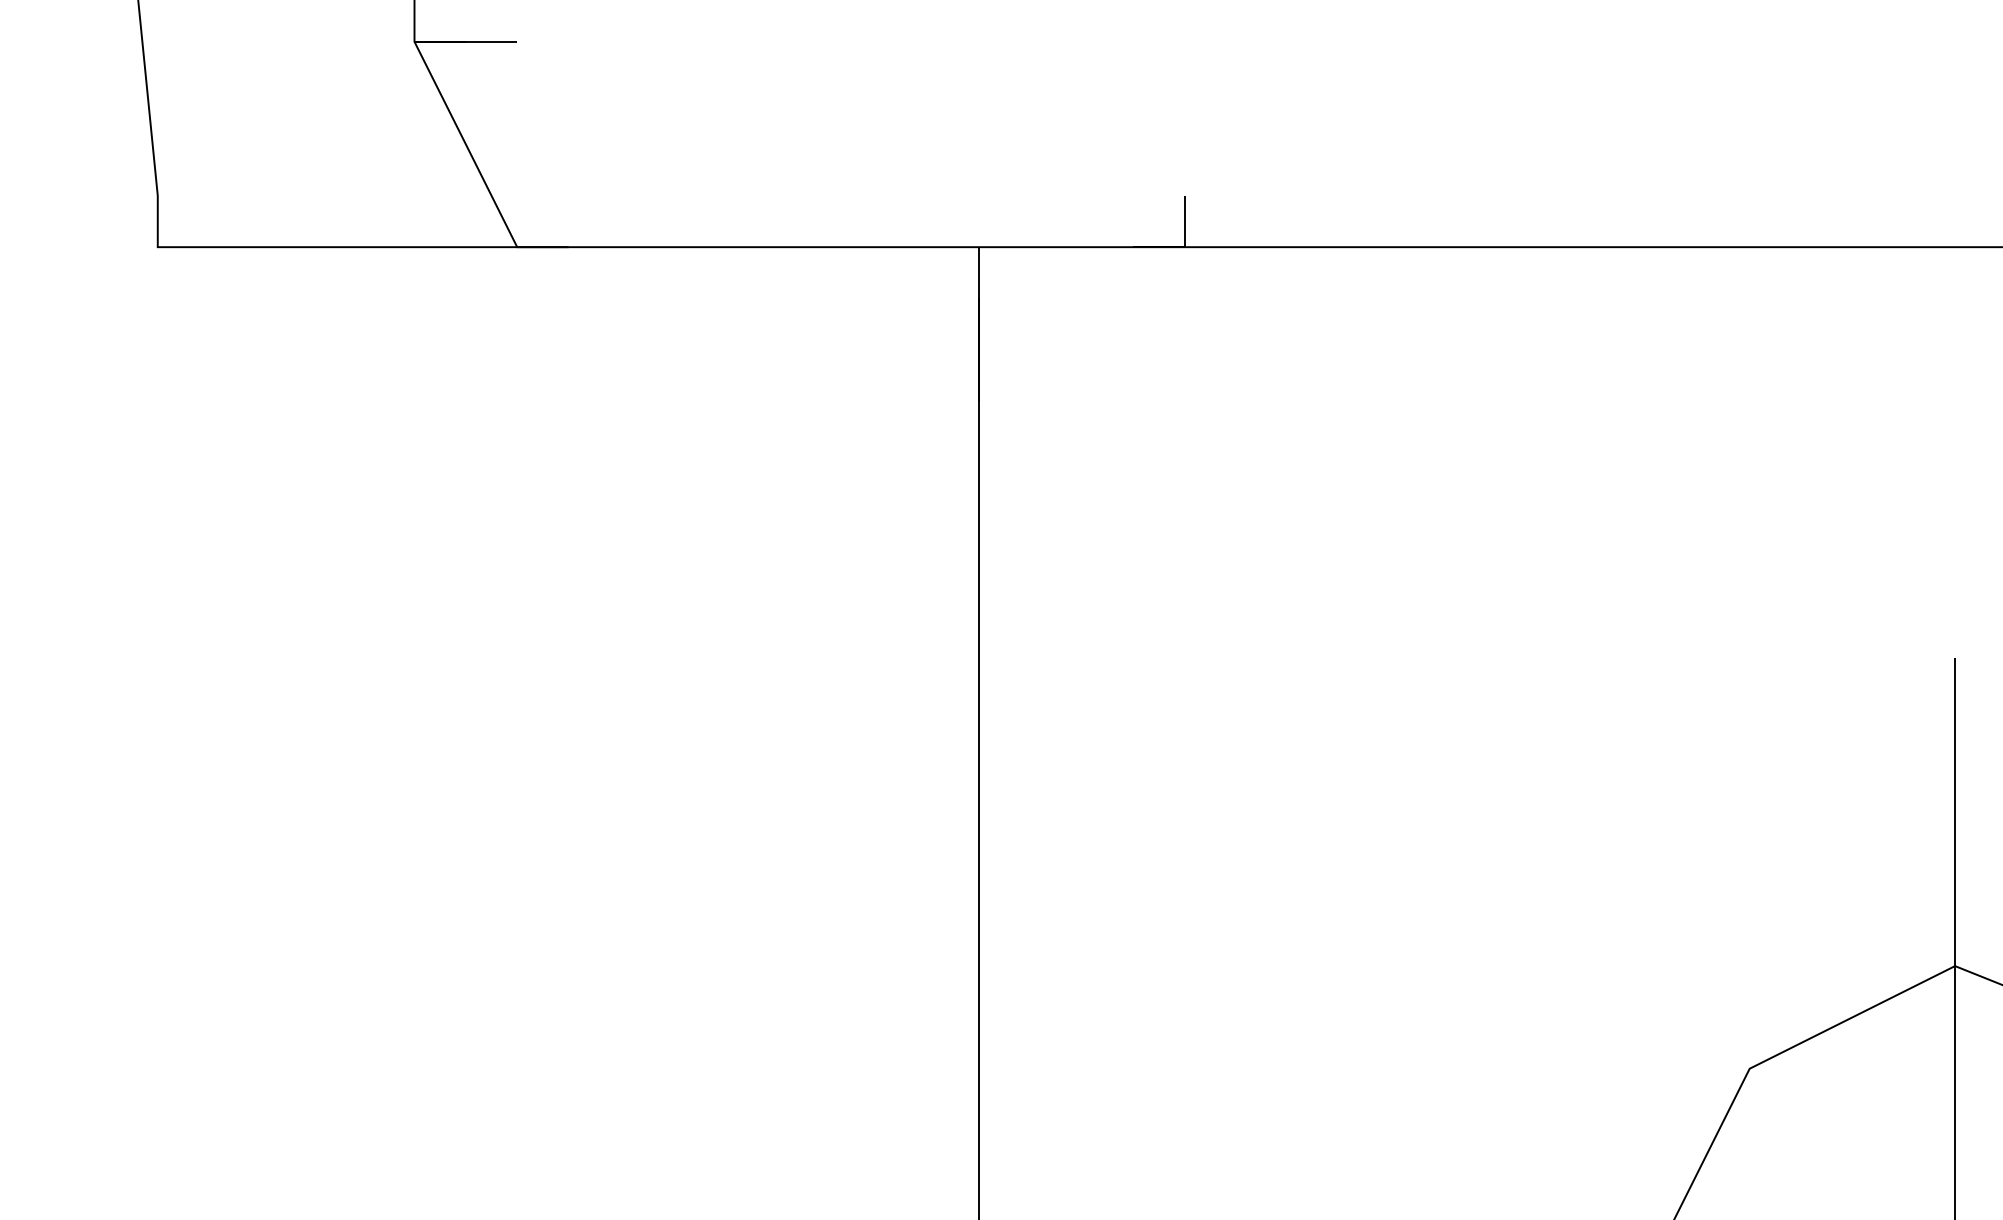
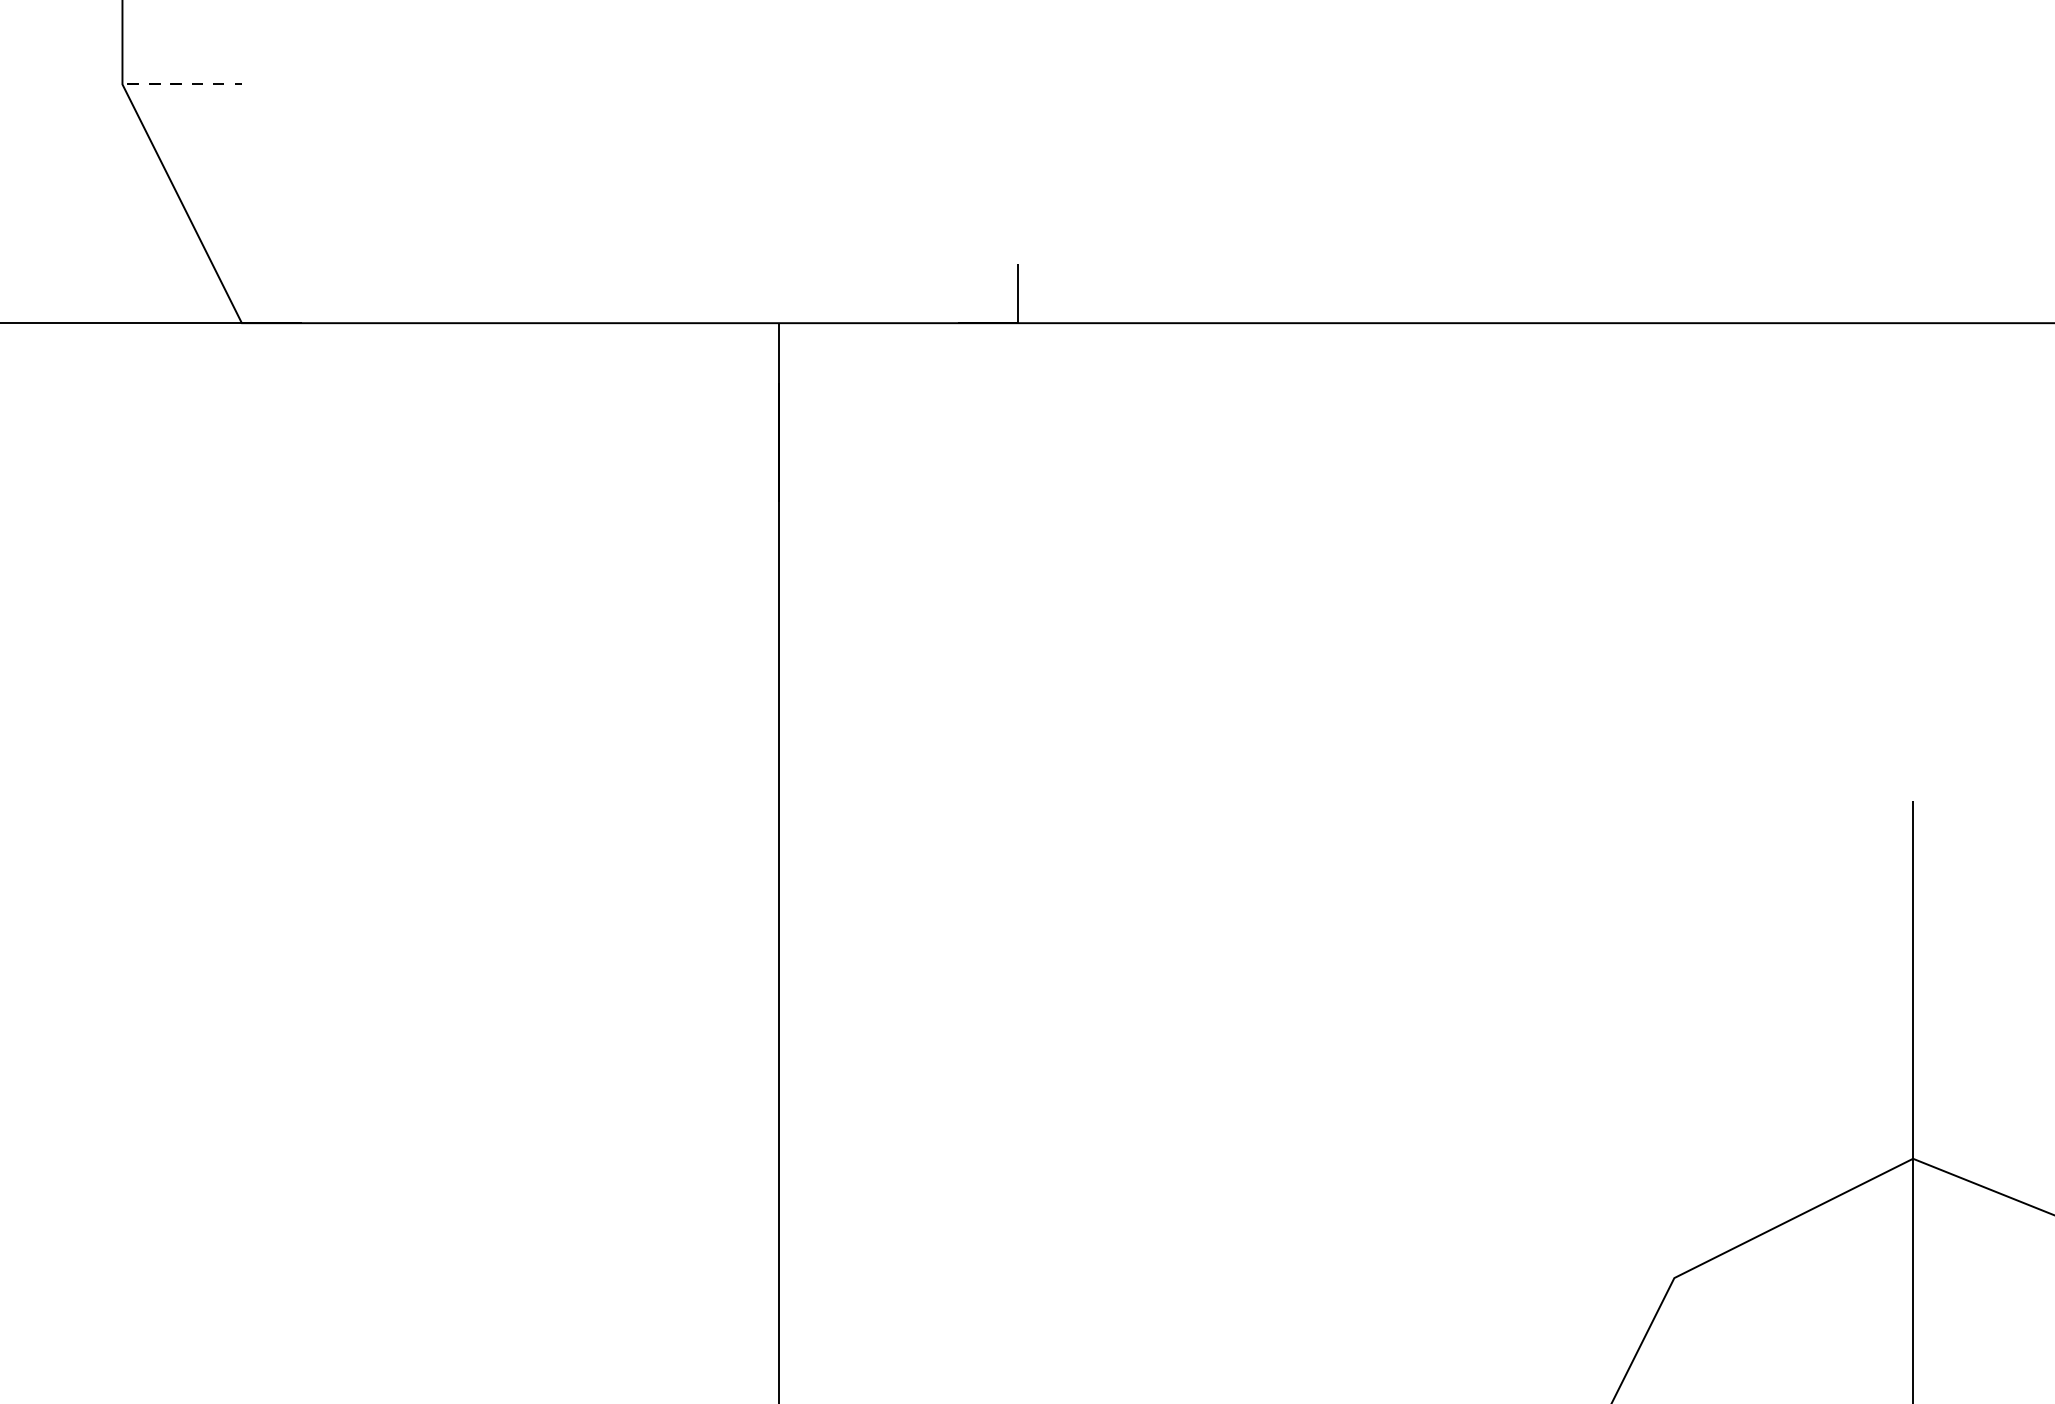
line: (440, 41) -> (152, 84), solid -> dashed

